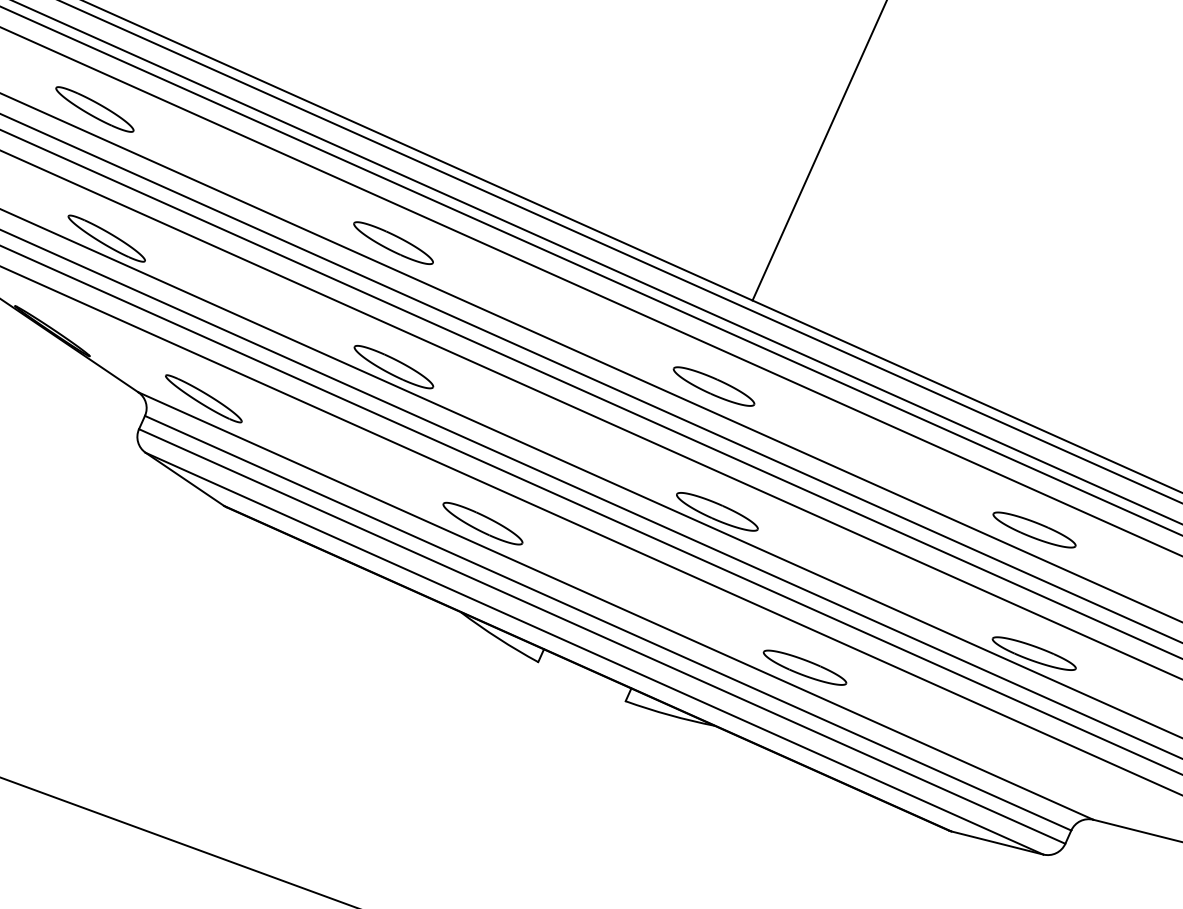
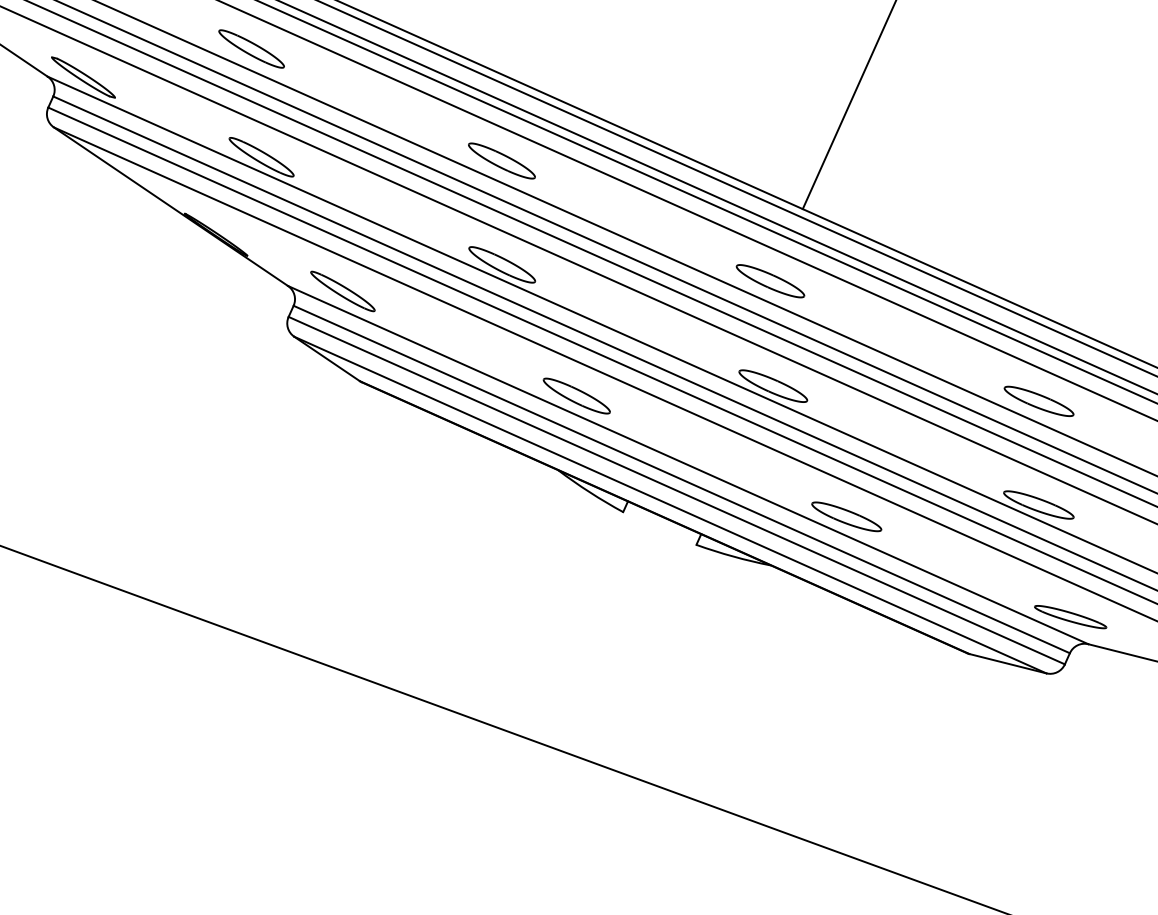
part: (1072, 787) -> (1070, 617), added

